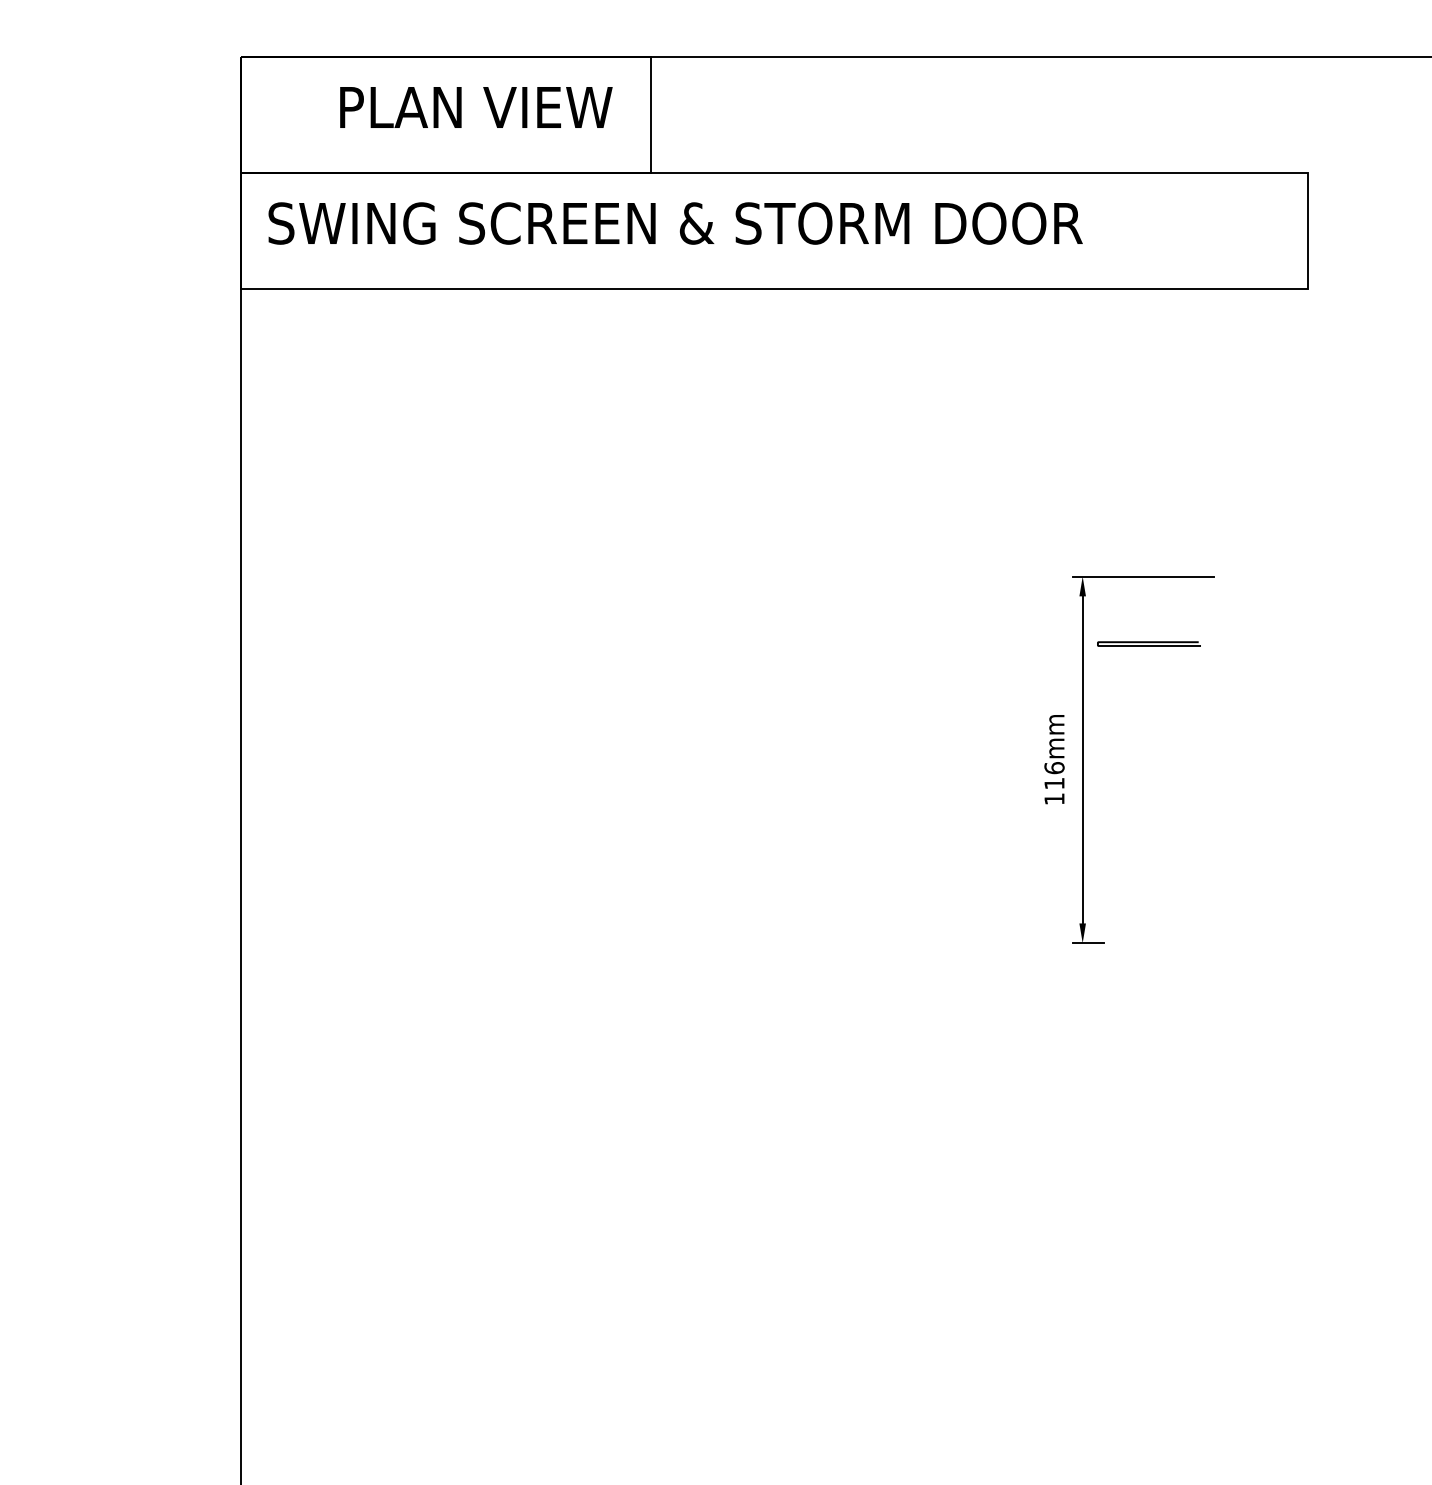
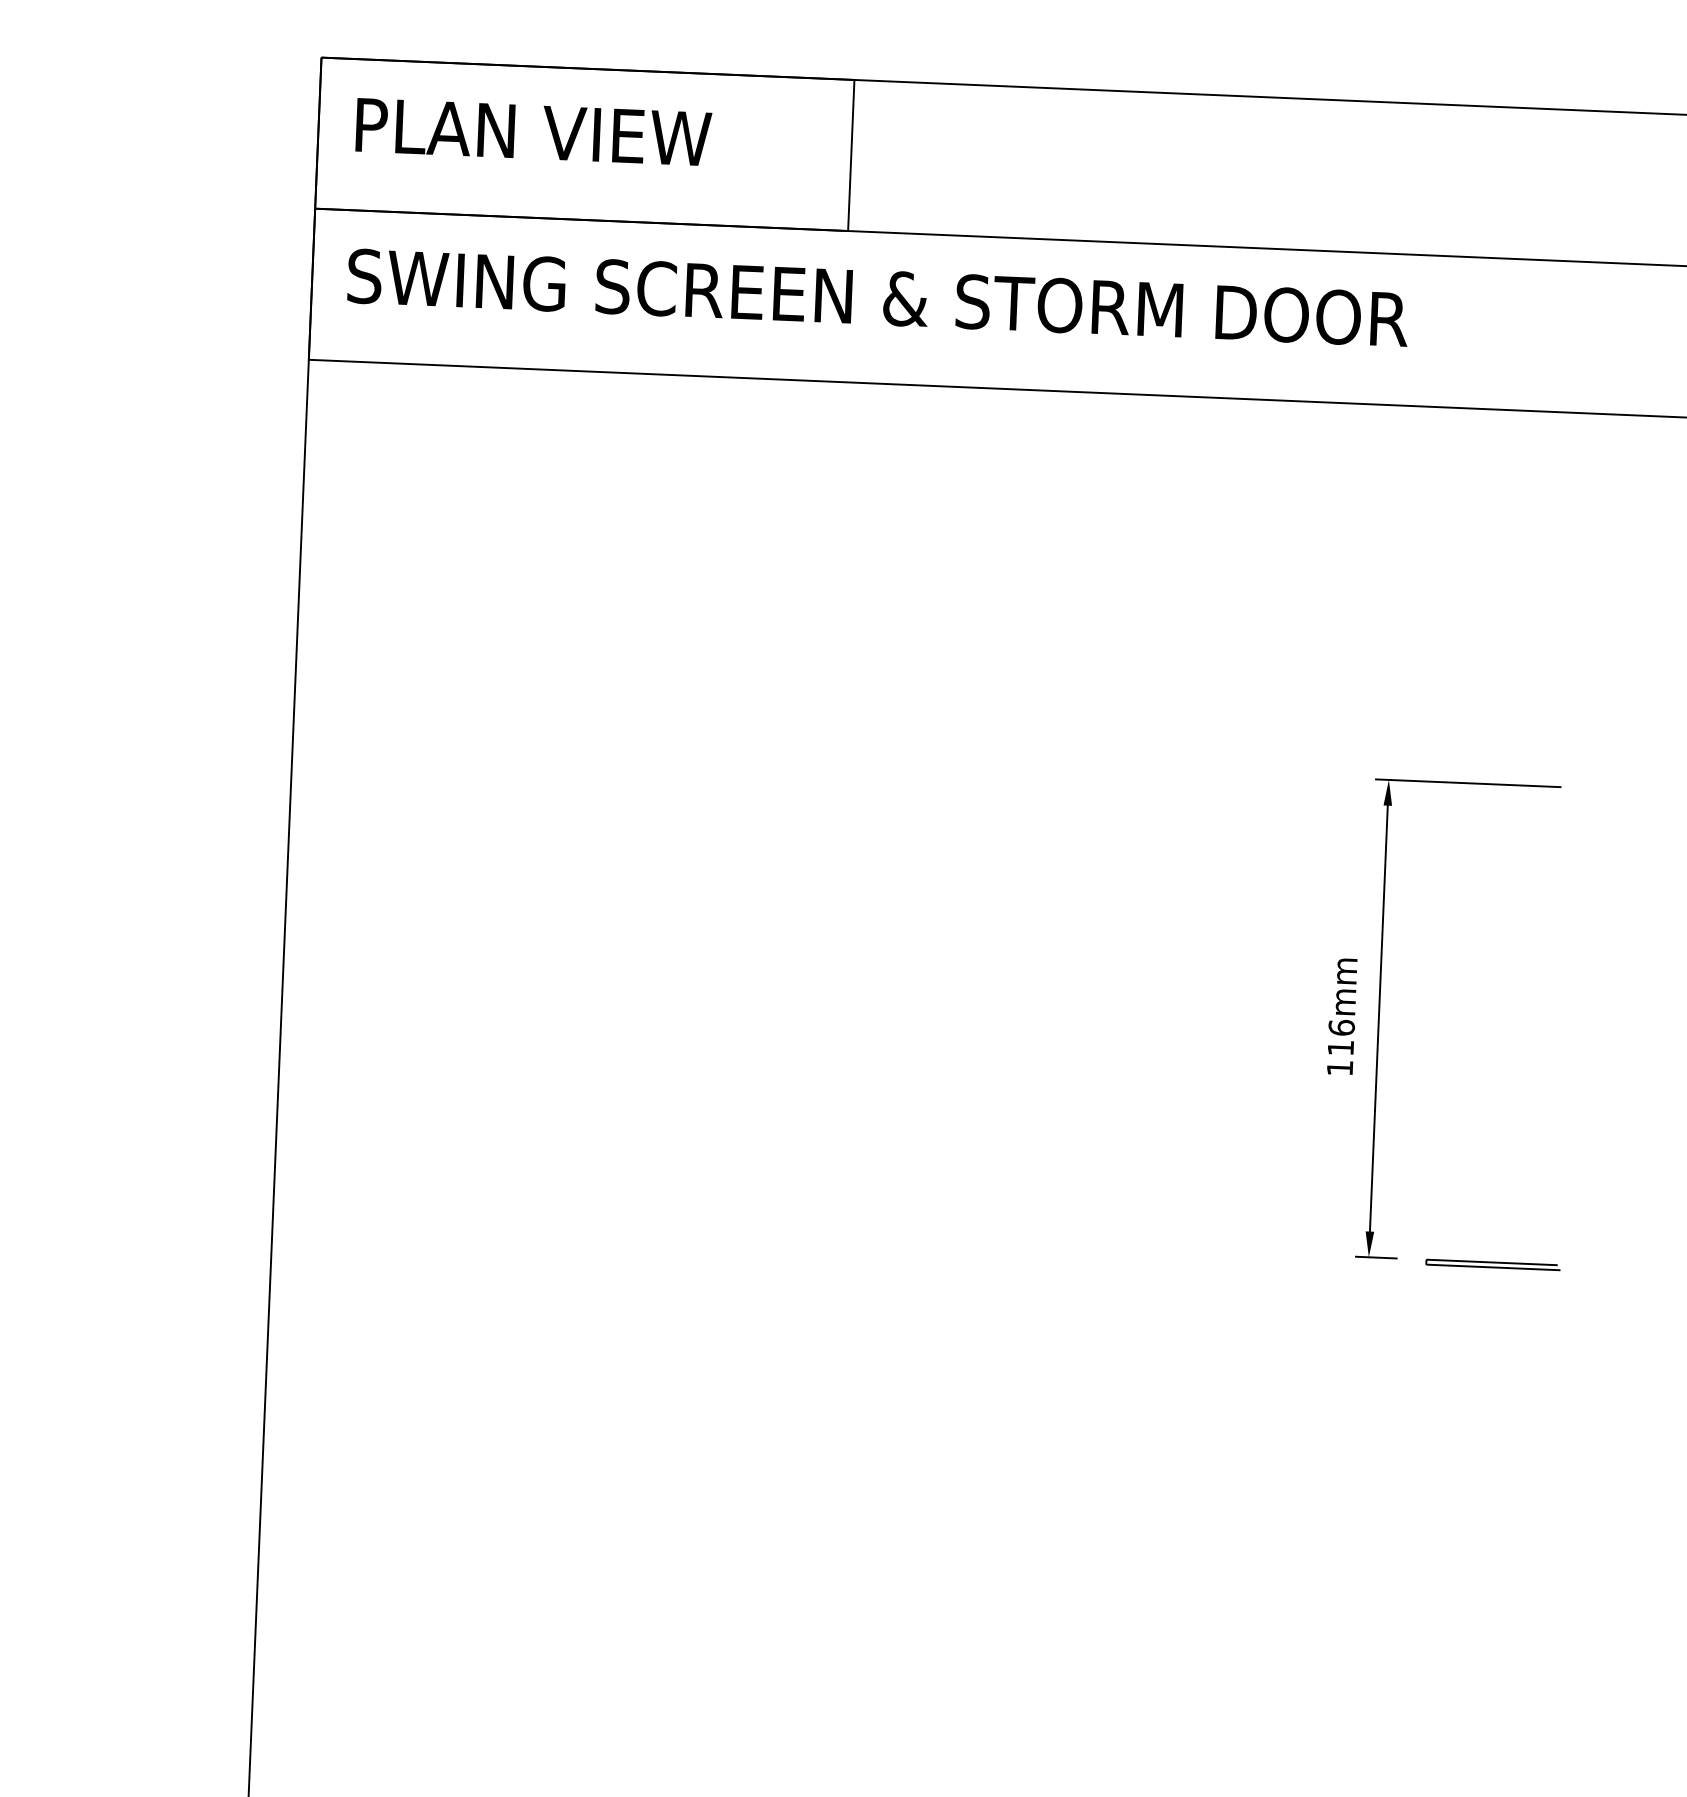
text: (476, 107) -> (533, 132), moved
curve: (1148, 643) -> (1492, 1264), moved

